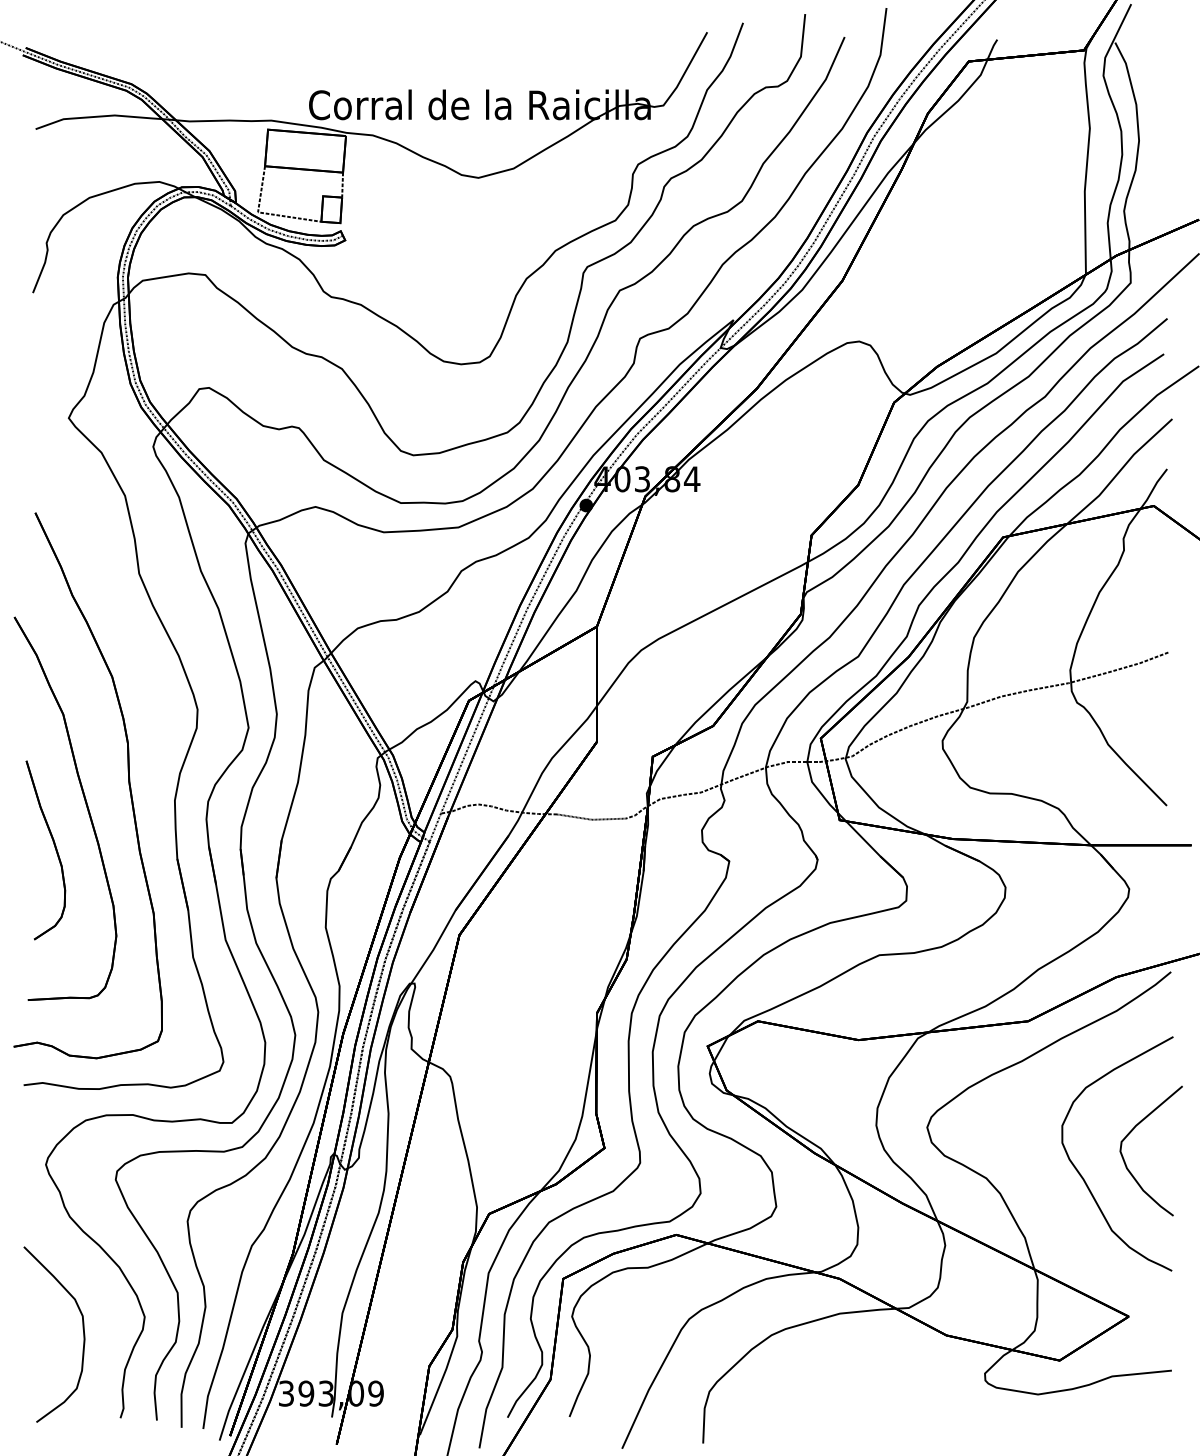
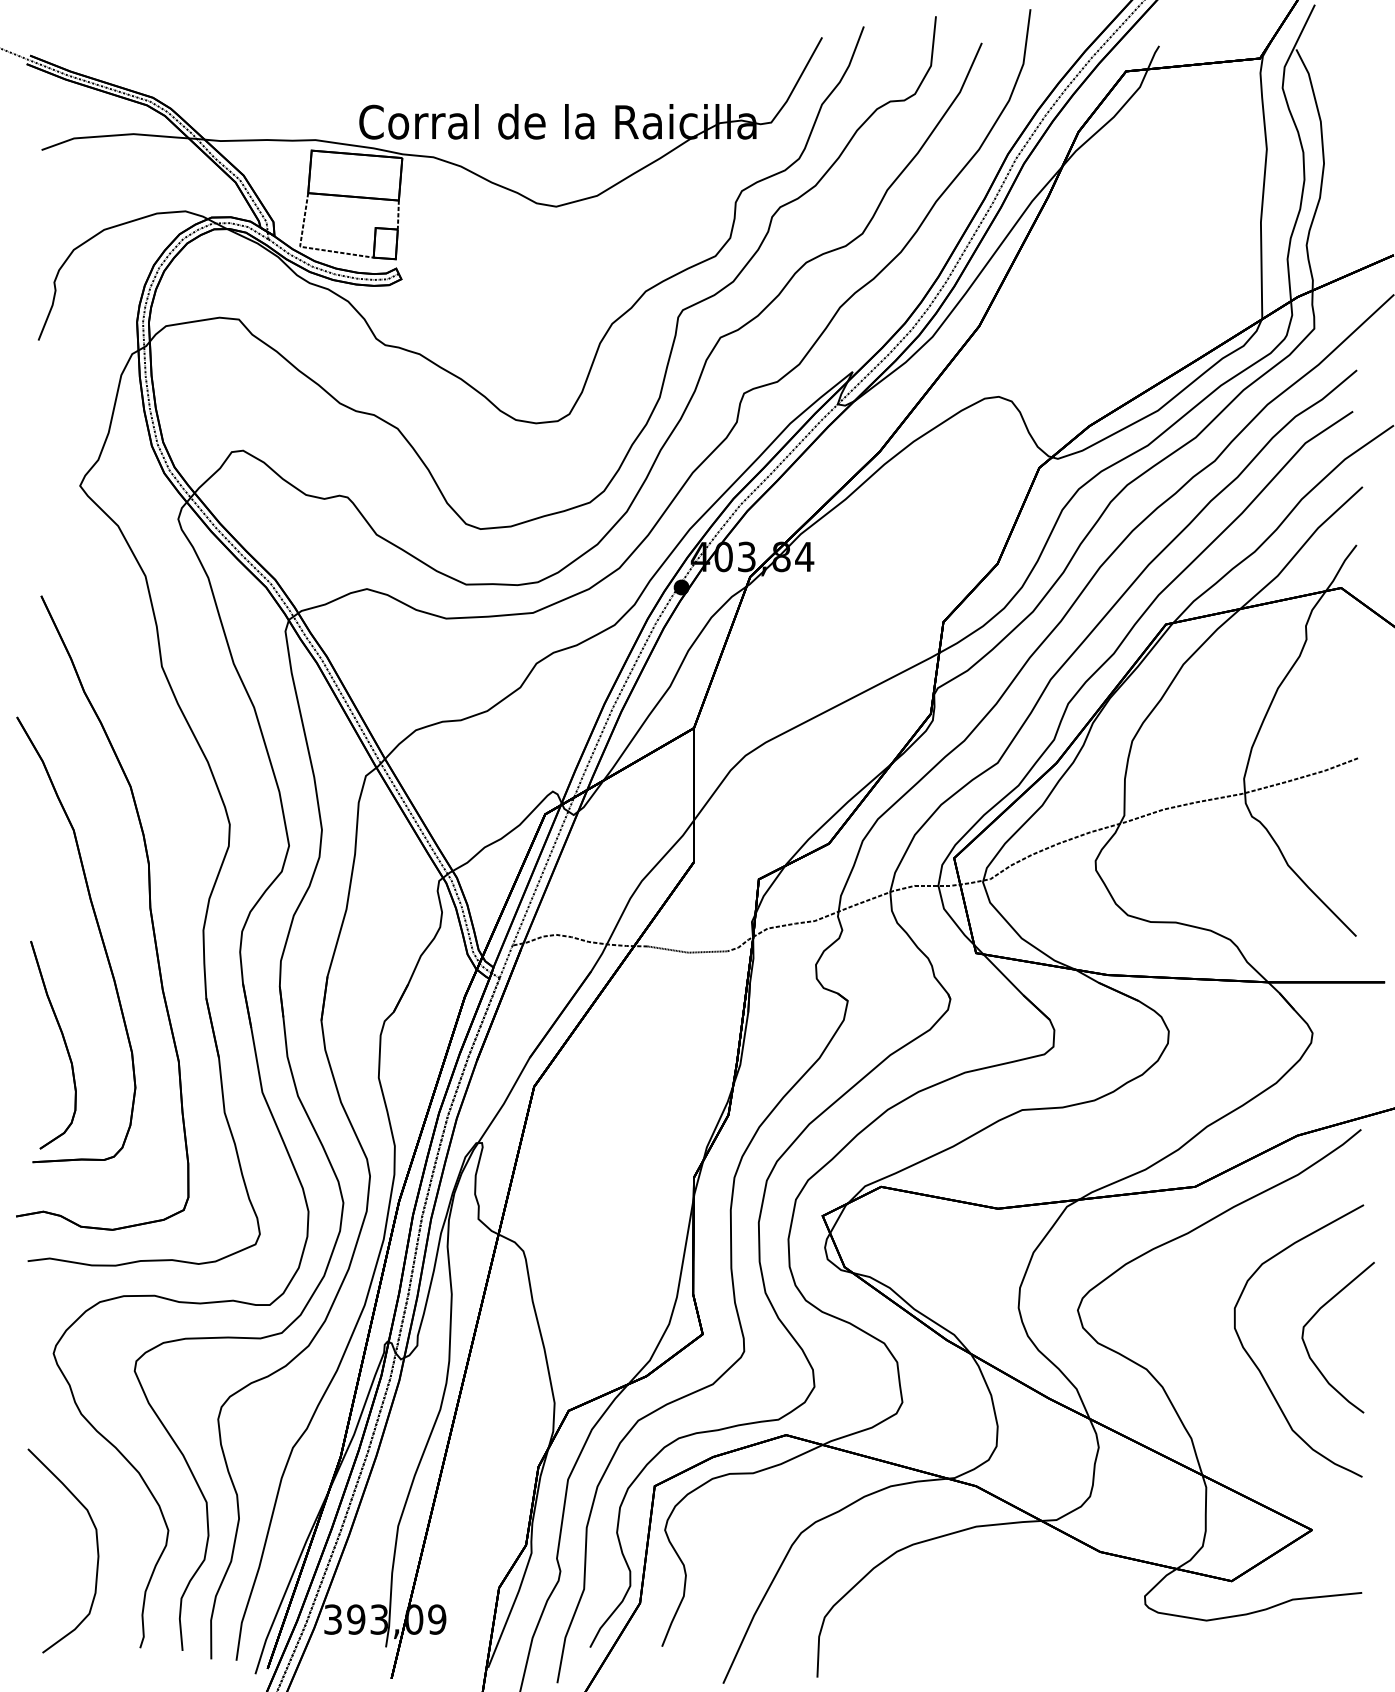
part: (54, 847) -> (63, 1041), moved

